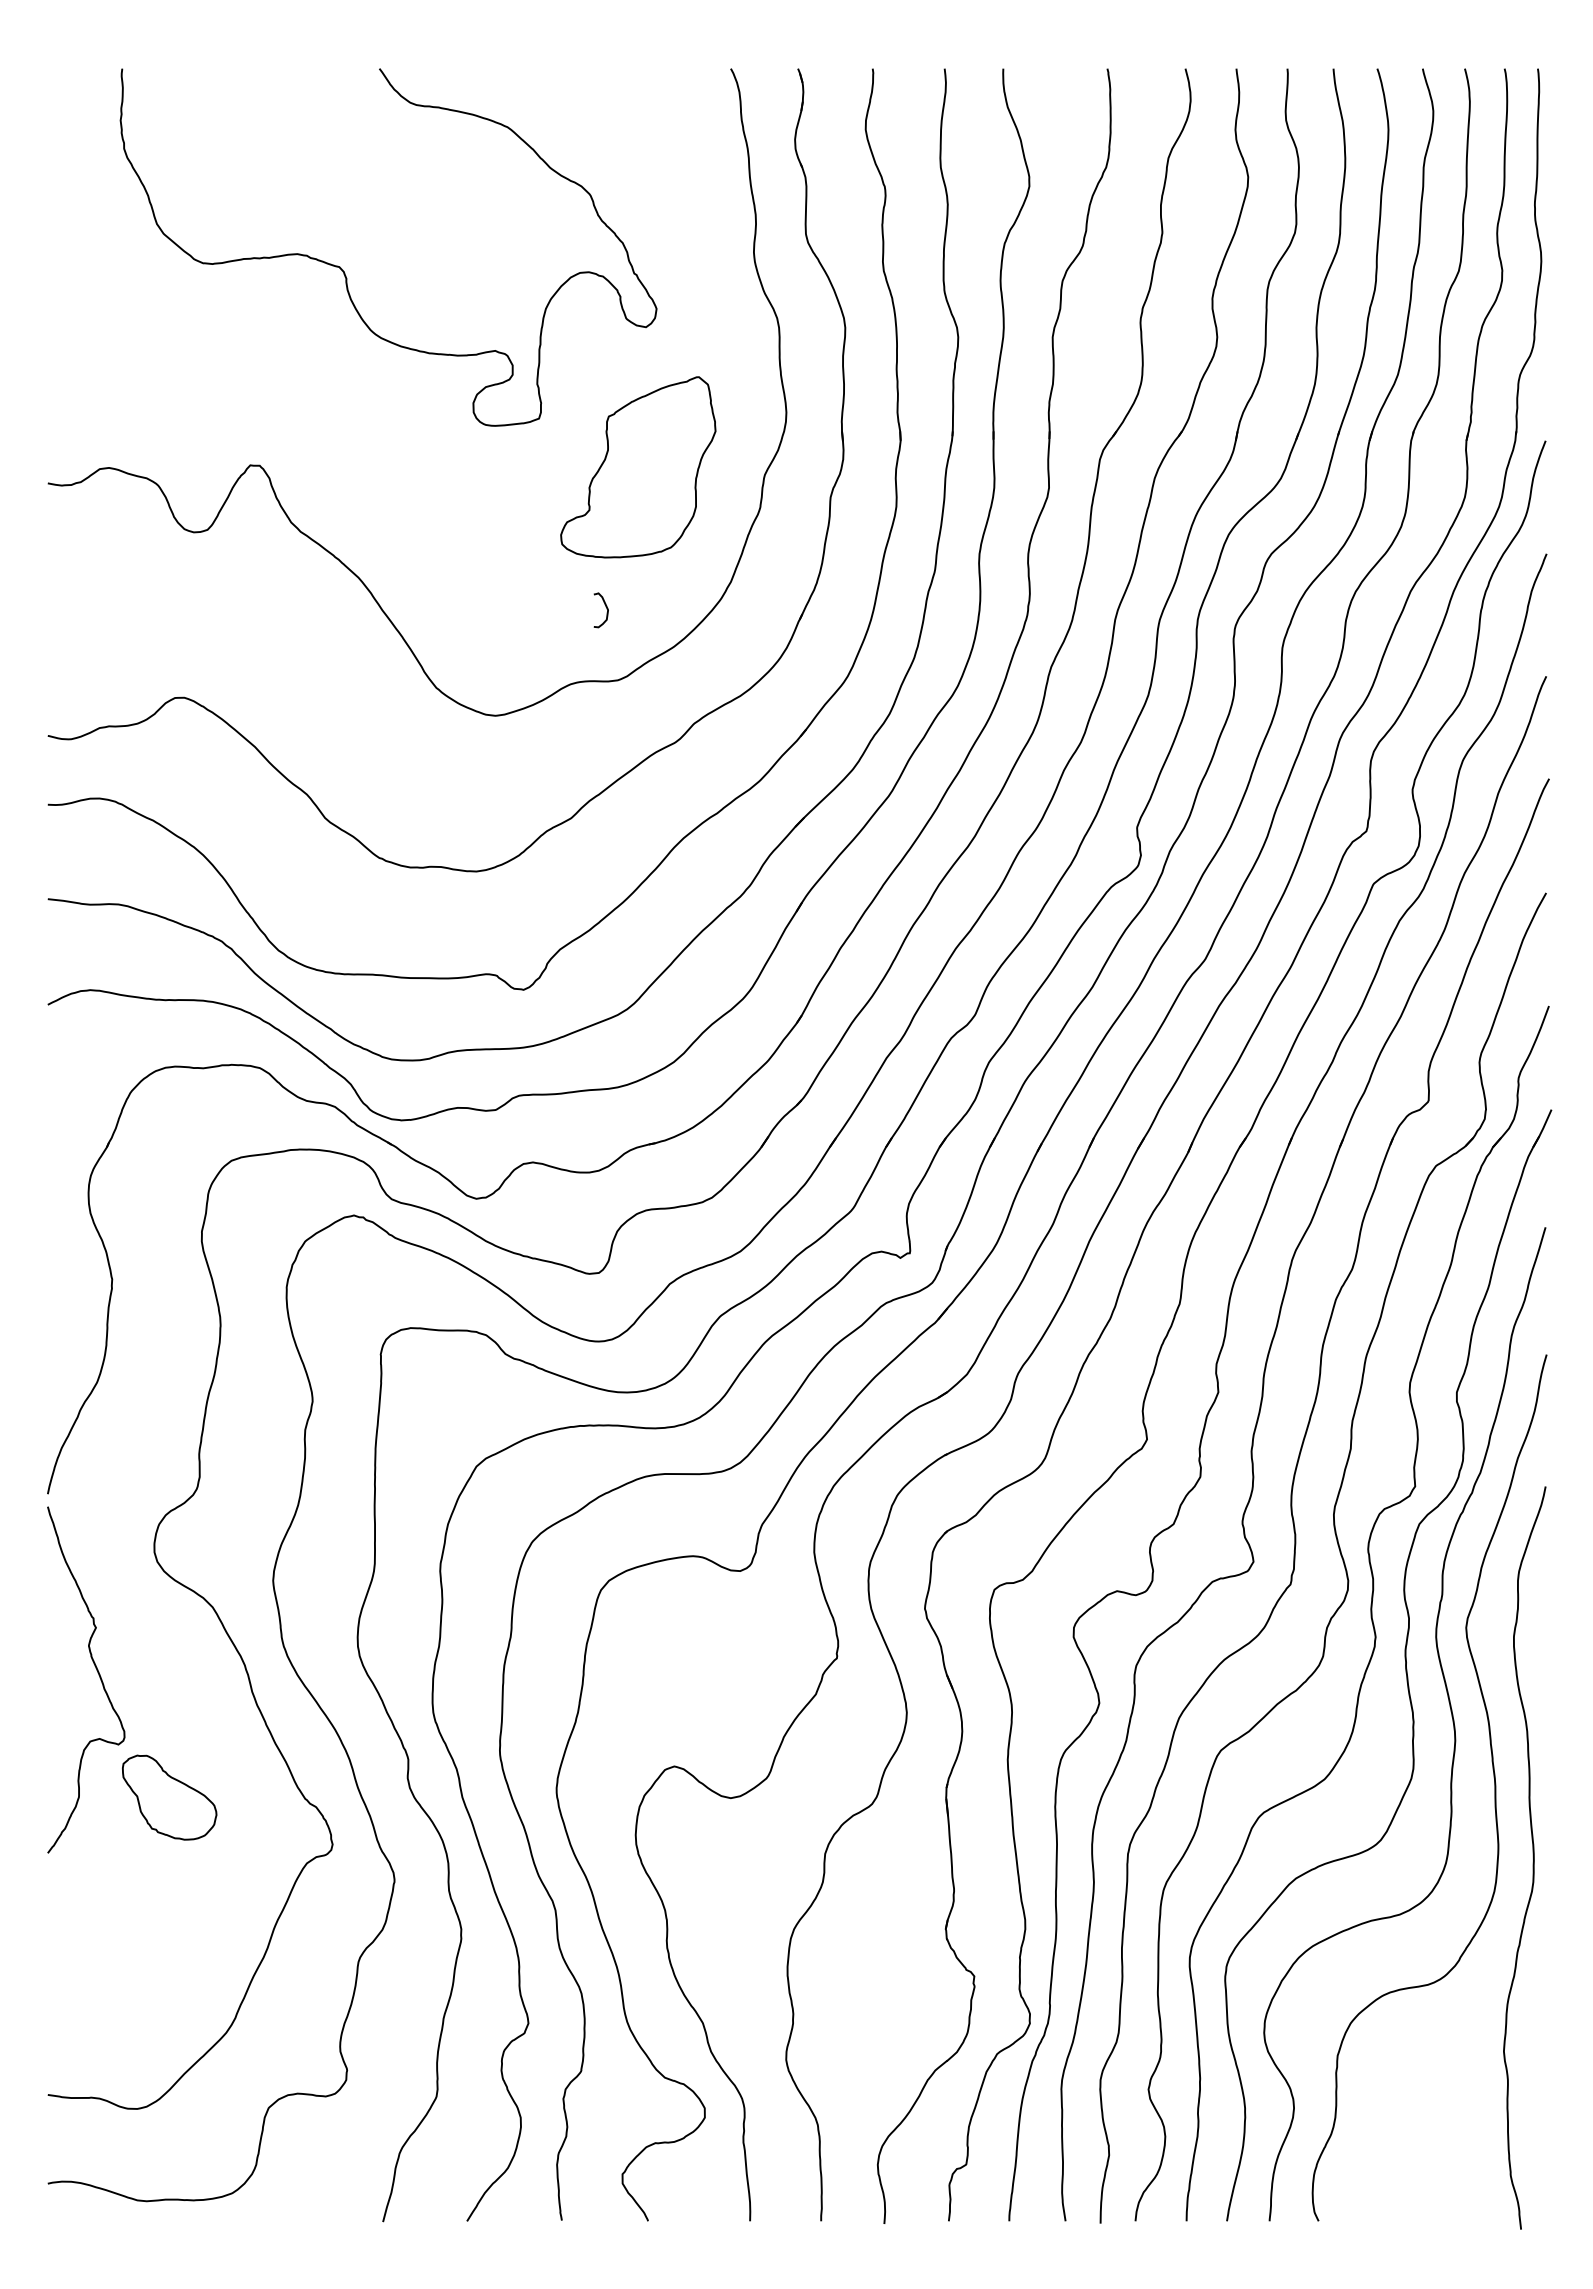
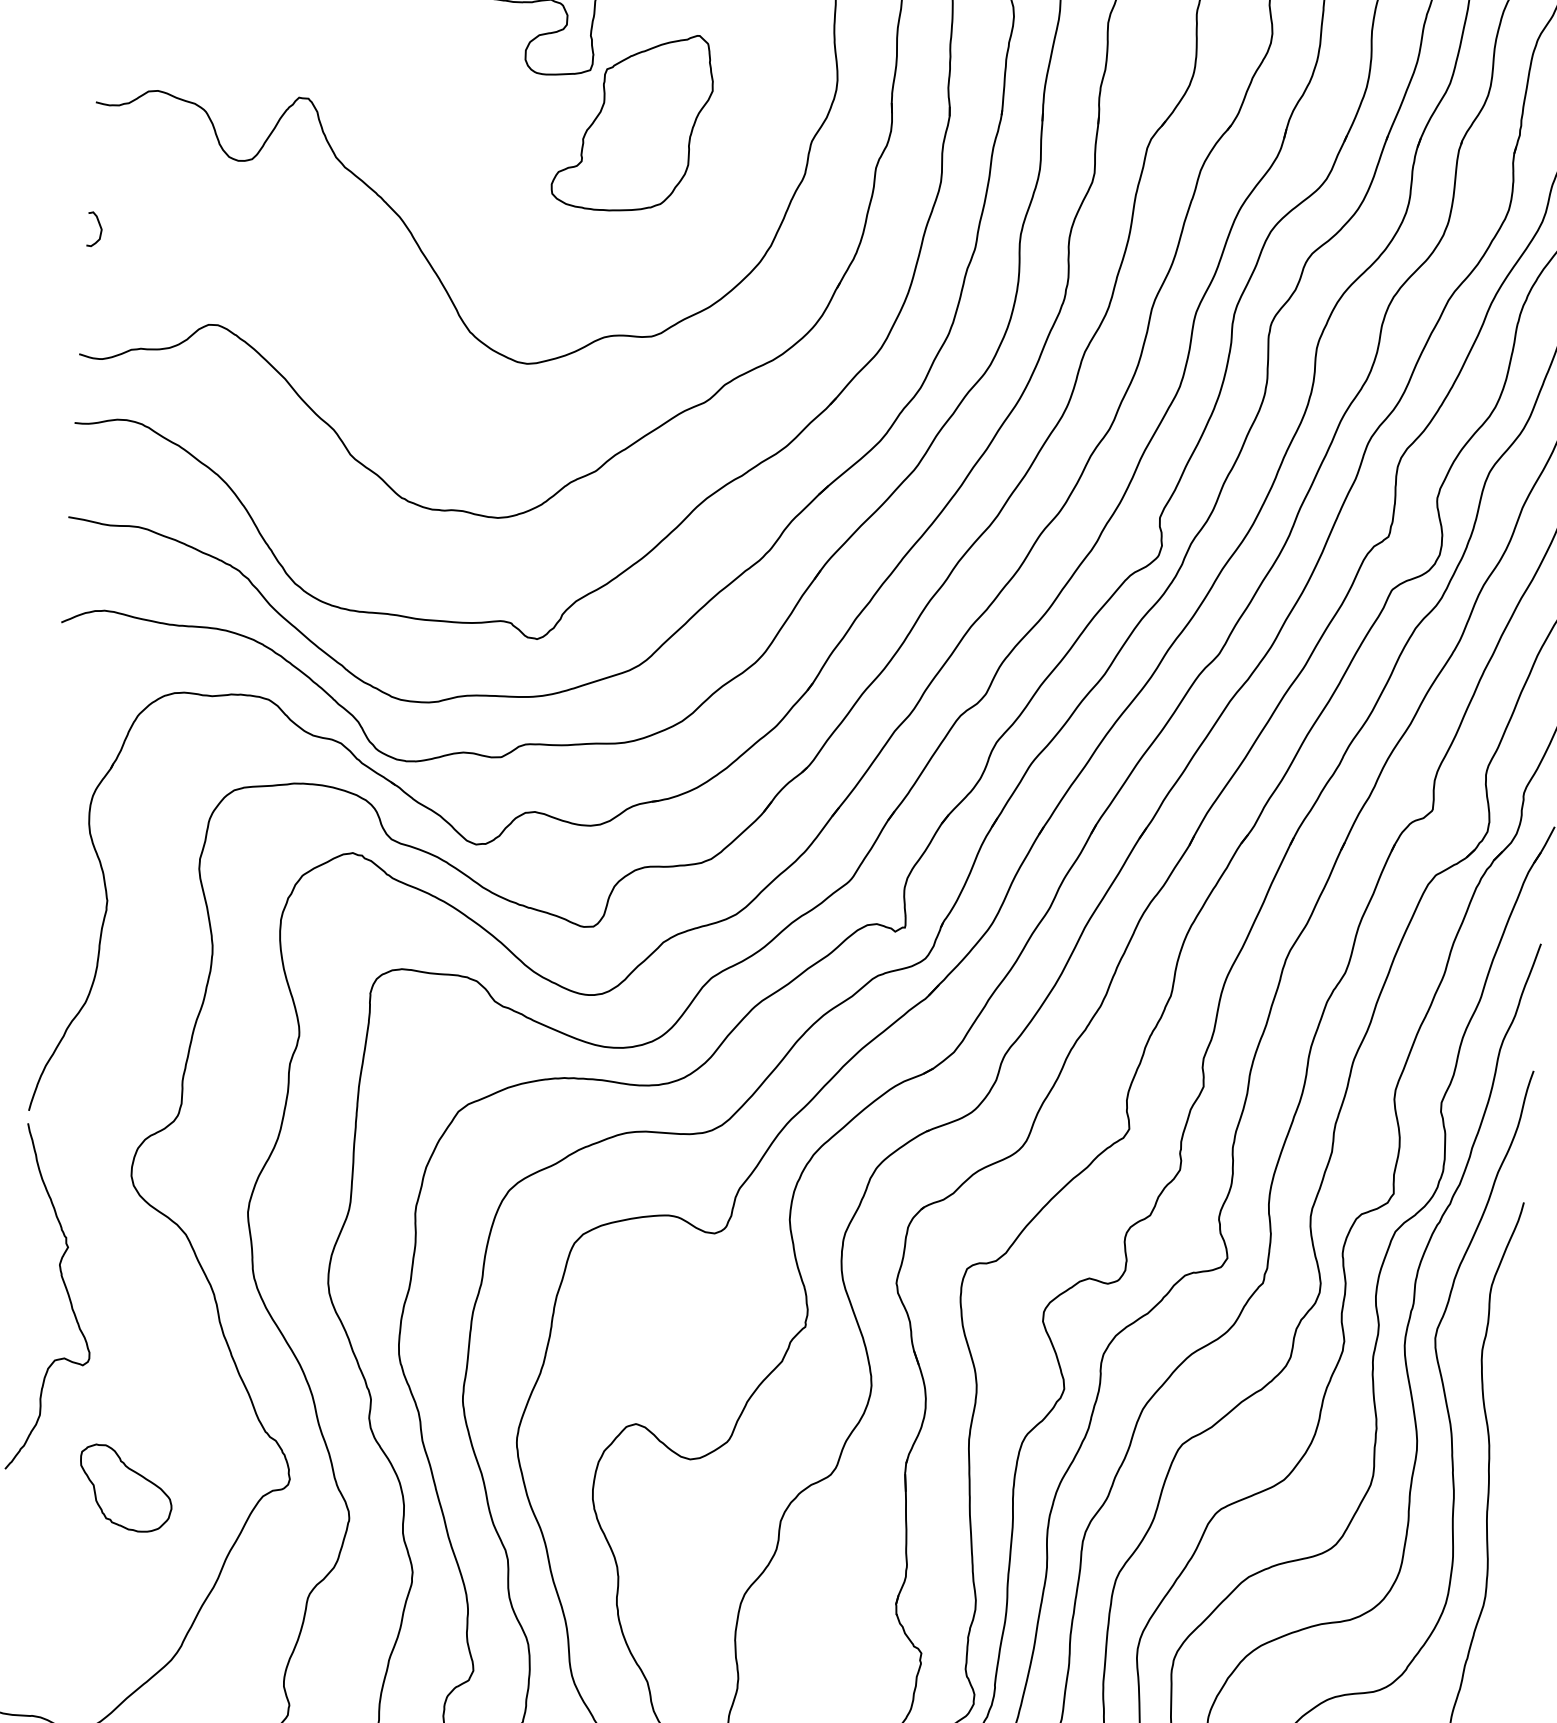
part: (638, 467) -> (633, 122), moved
curve: (606, 609) -> (100, 228), moved
part: (169, 1797) -> (125, 1488), moved

